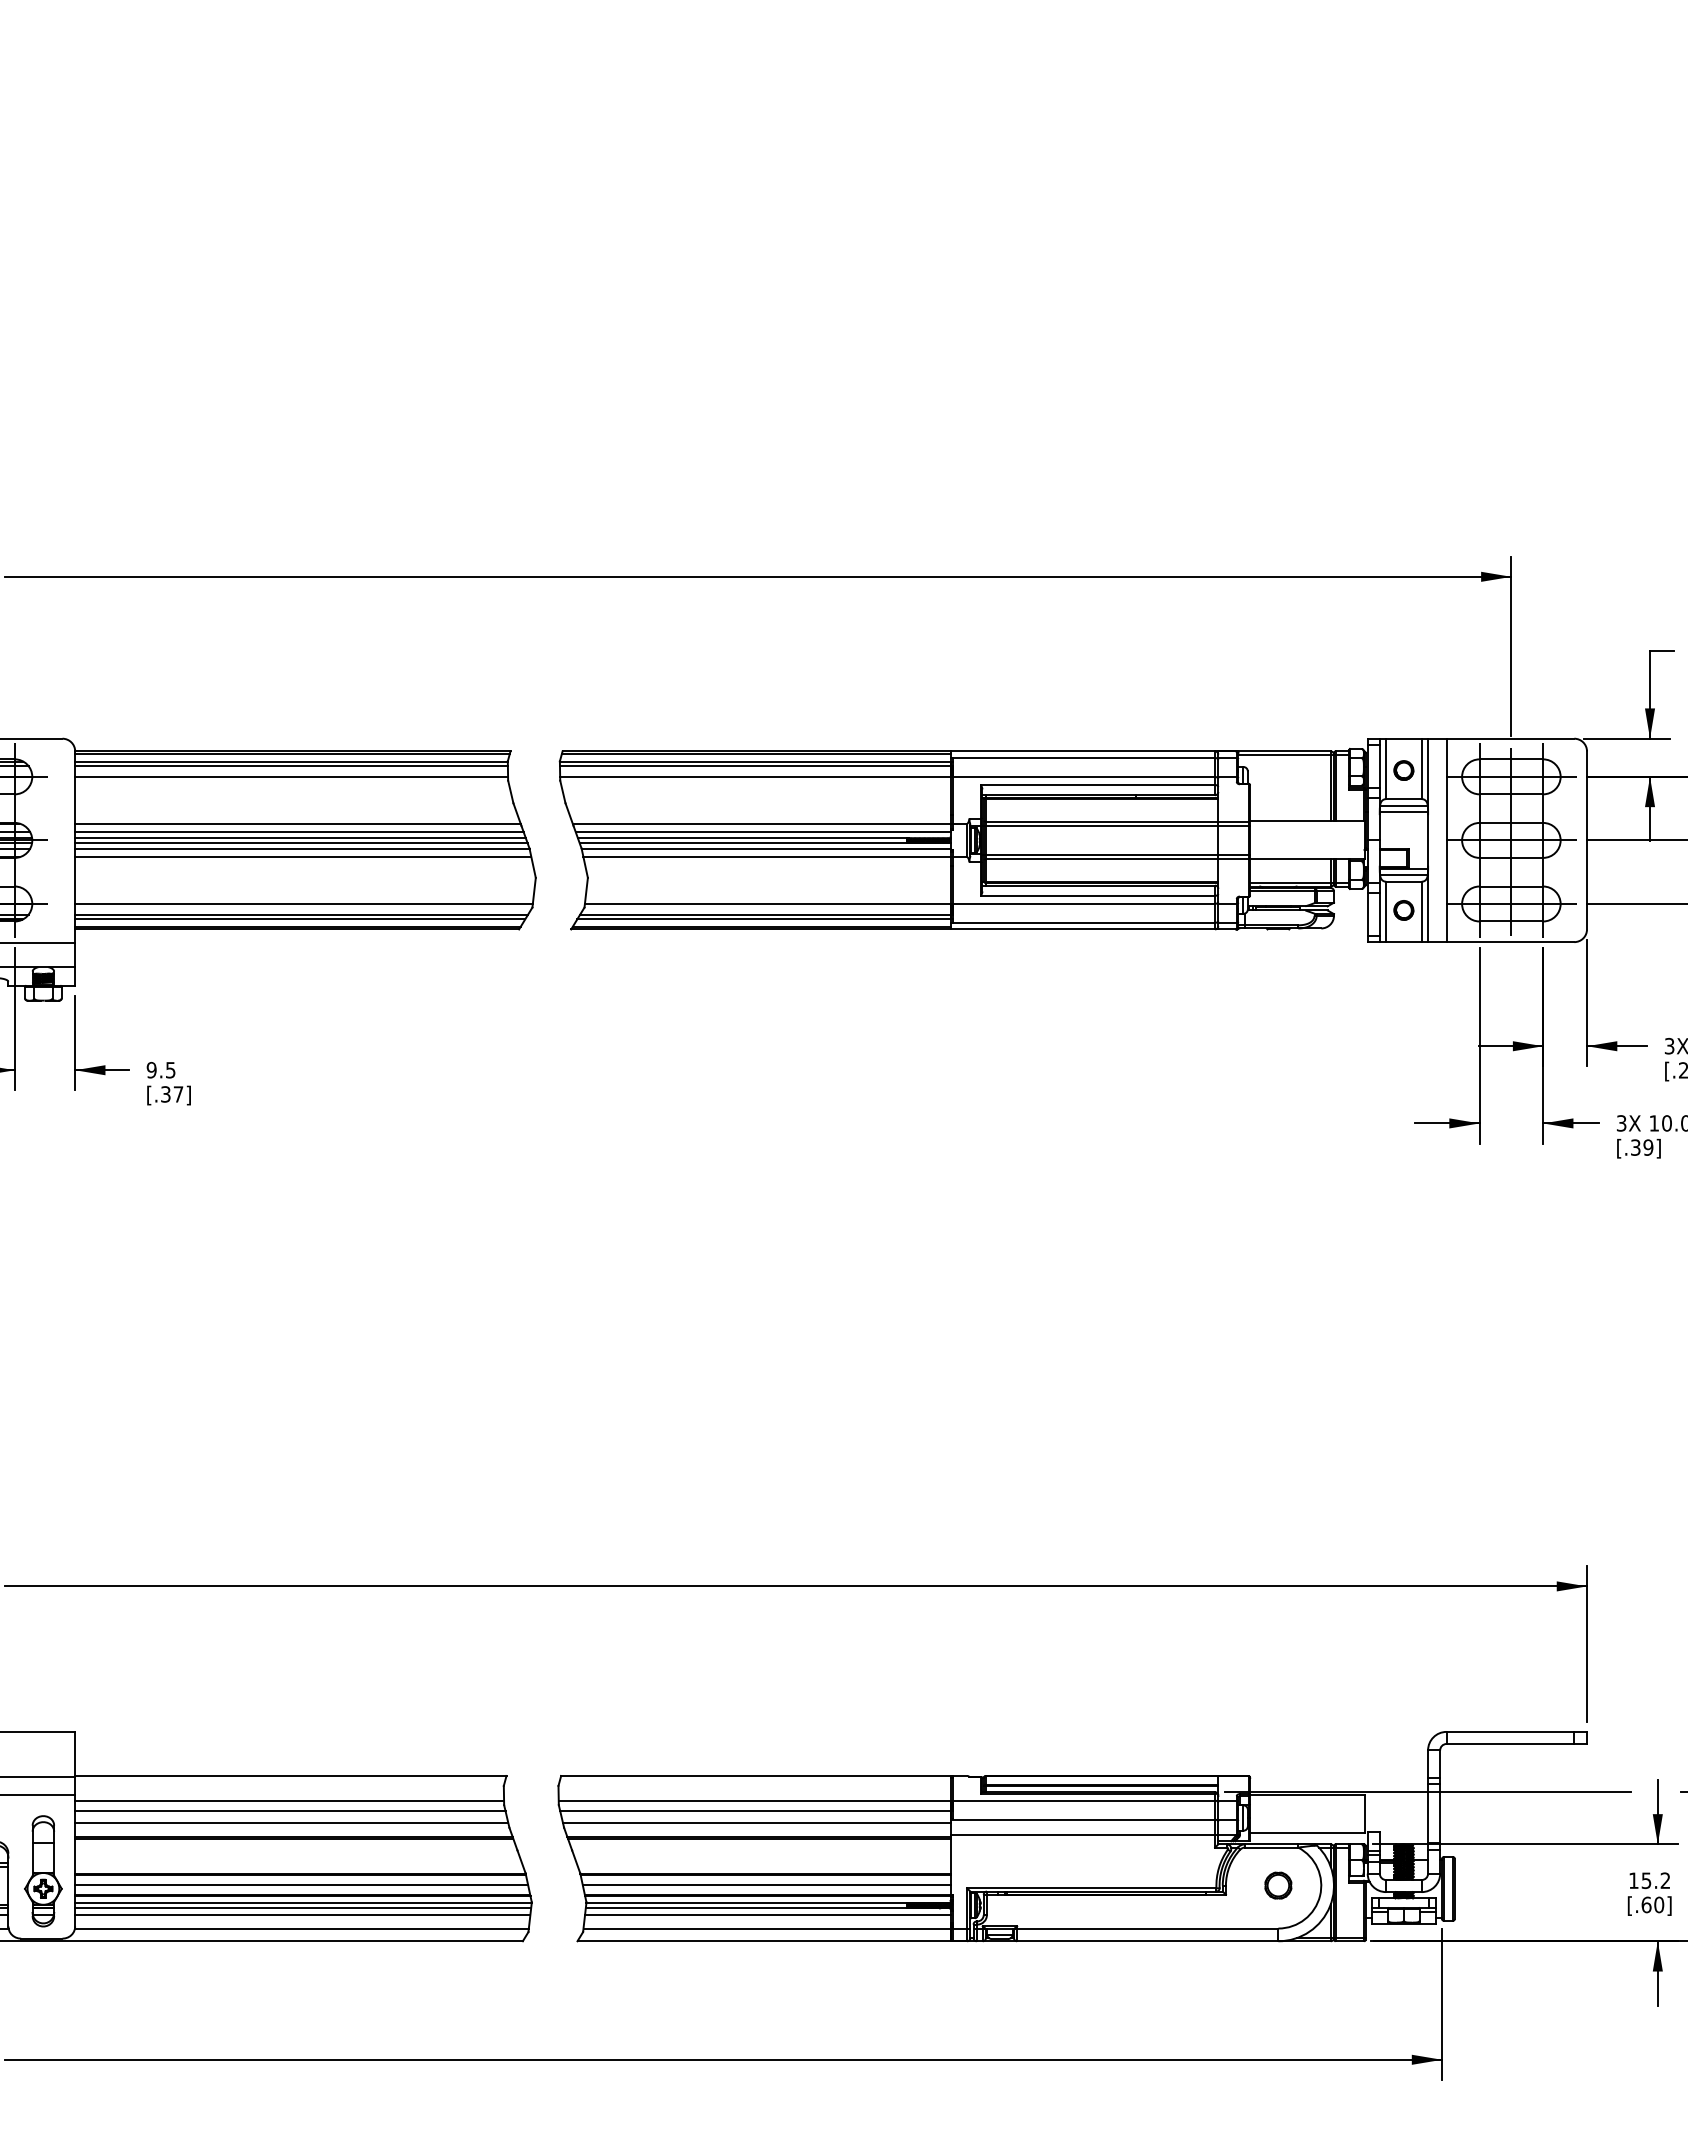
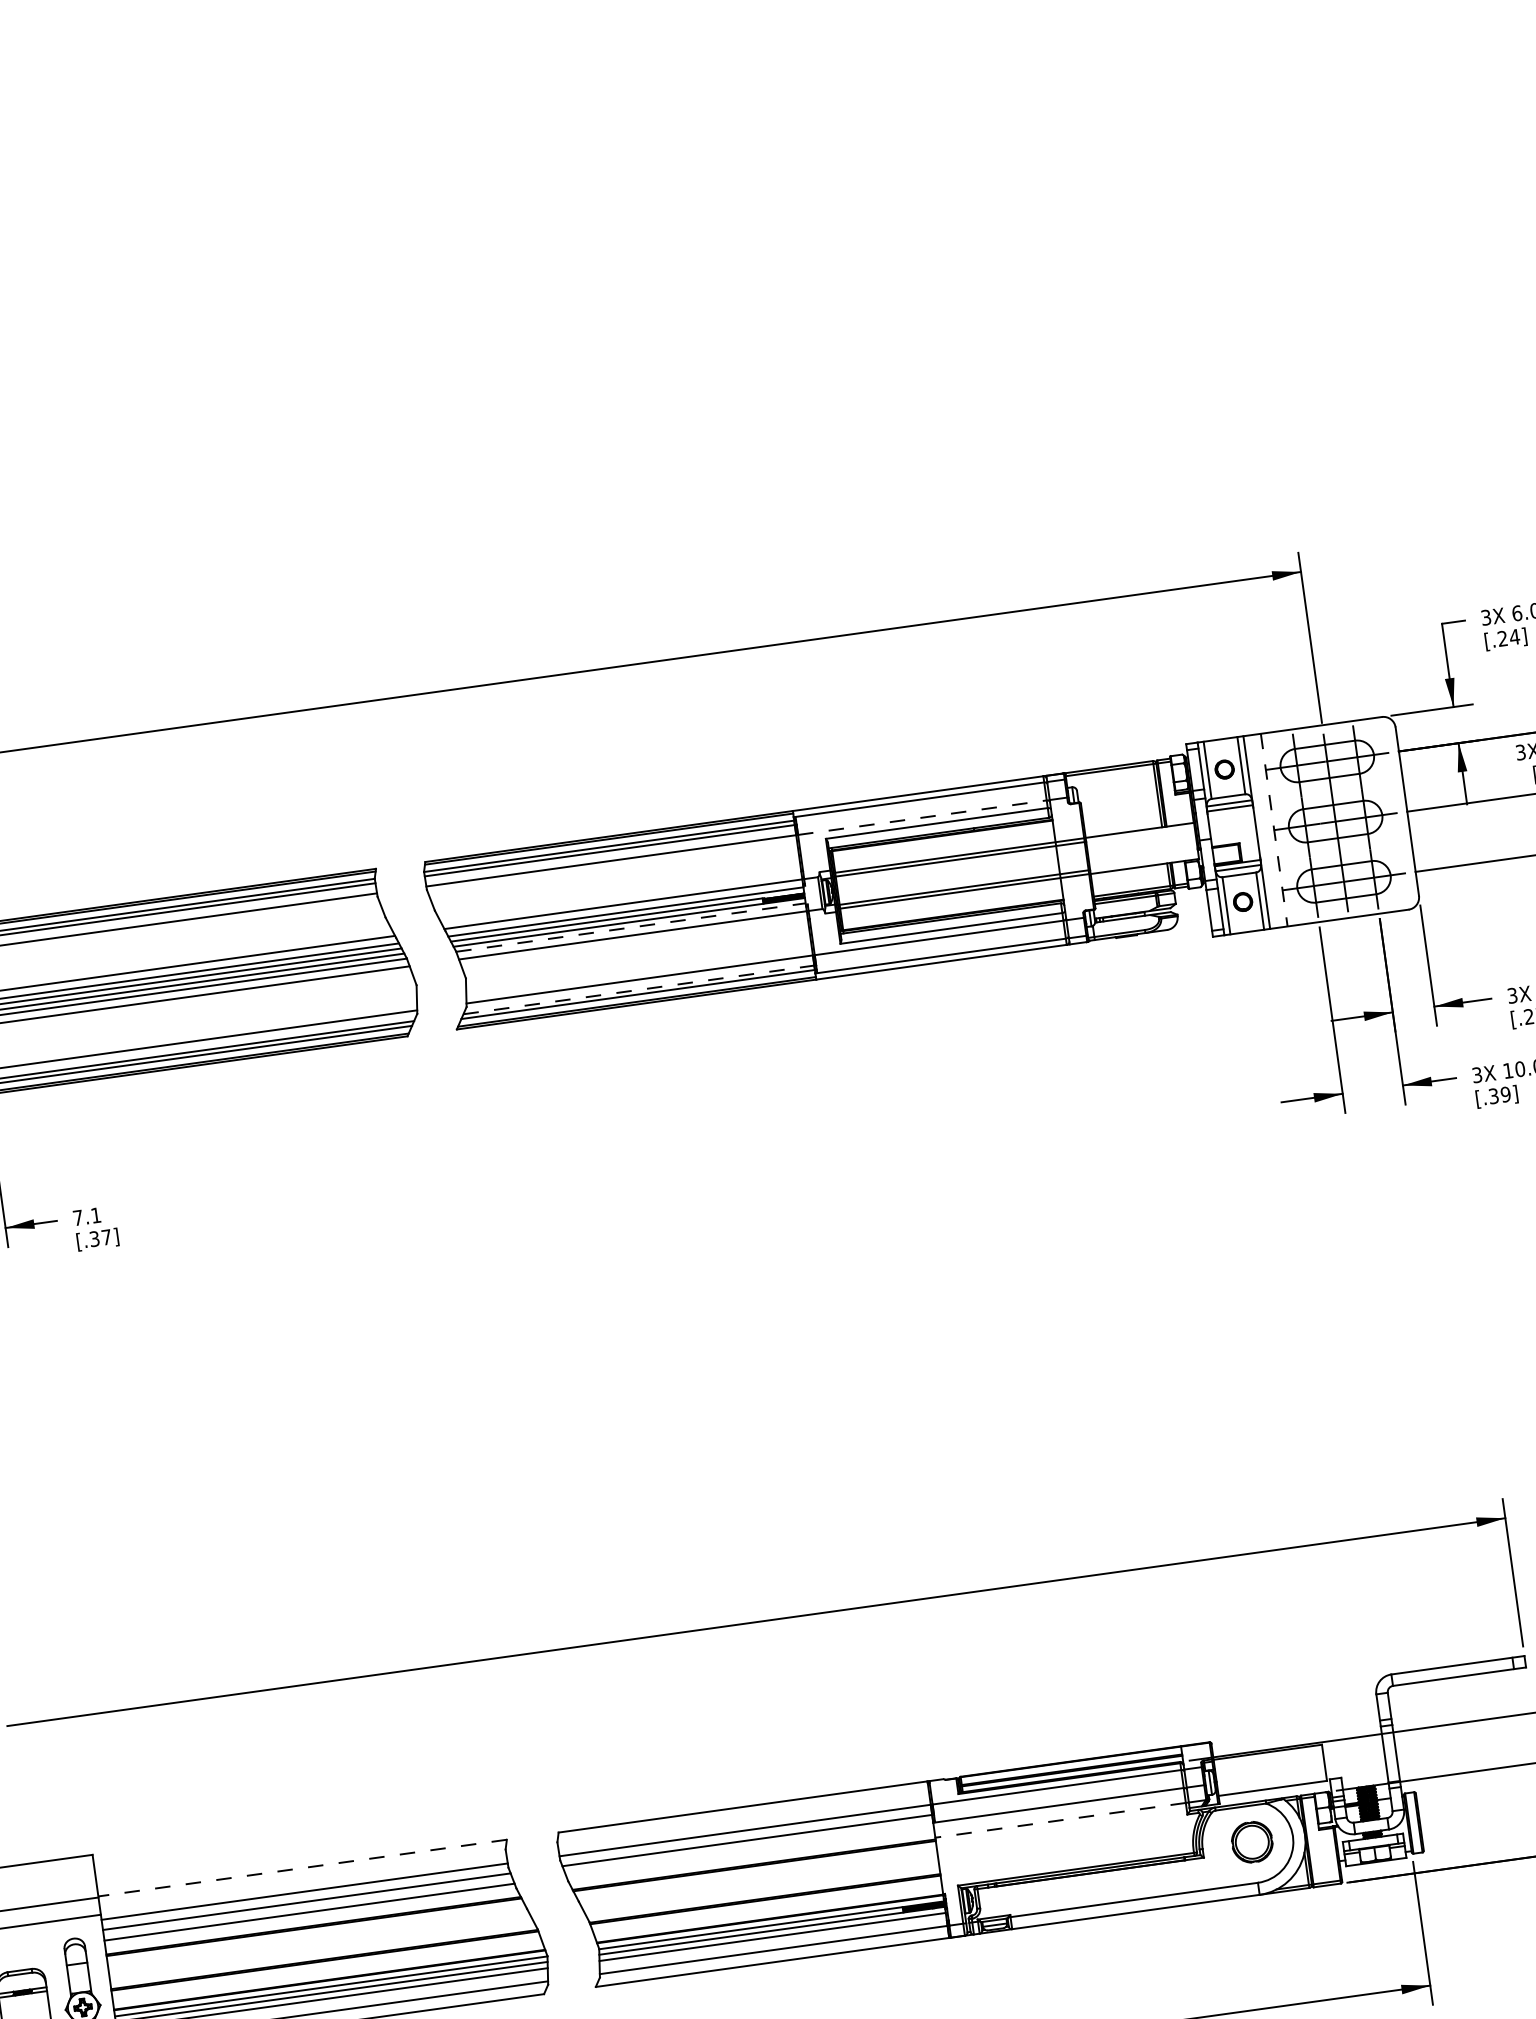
line: (1084, 776) -> (922, 817), solid -> dashed
line: (1446, 840) -> (1274, 830), solid -> dashed
line: (766, 848) -> (631, 927), solid -> dashed
line: (765, 914) -> (638, 989), solid -> dashed
text: (160, 1069) -> (86, 1216), 9.5 -> 7.1
line: (290, 1775) -> (302, 1867), solid -> dashed
line: (756, 1822) -> (749, 1850), removed
line: (1082, 1835) -> (1060, 1820), solid -> dashed
line: (301, 1885) -> (327, 1970), removed
line: (766, 1885) -> (767, 1909), removed
part: (1278, 1885) -> (1252, 1842), size x1.6

